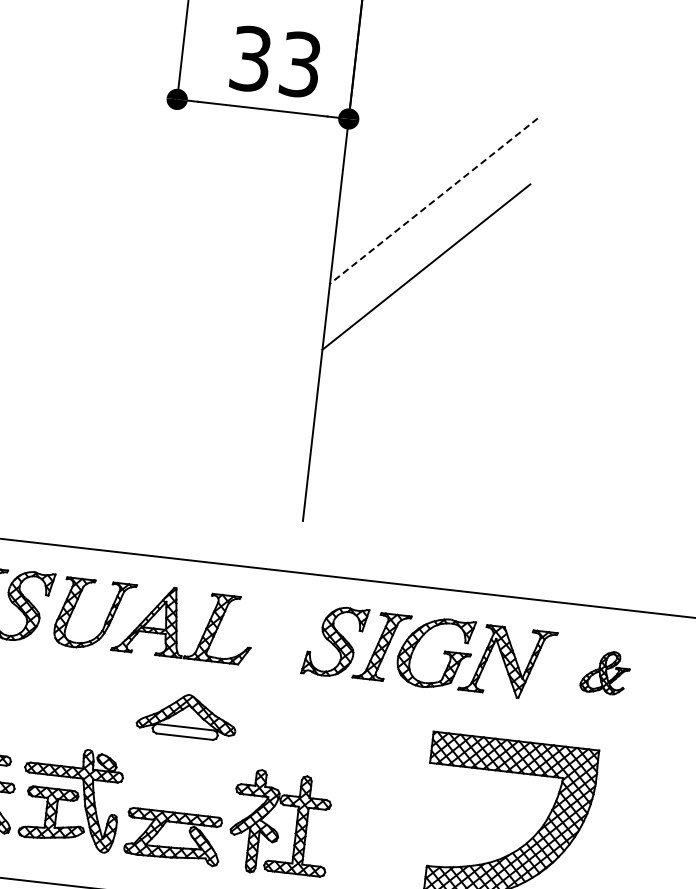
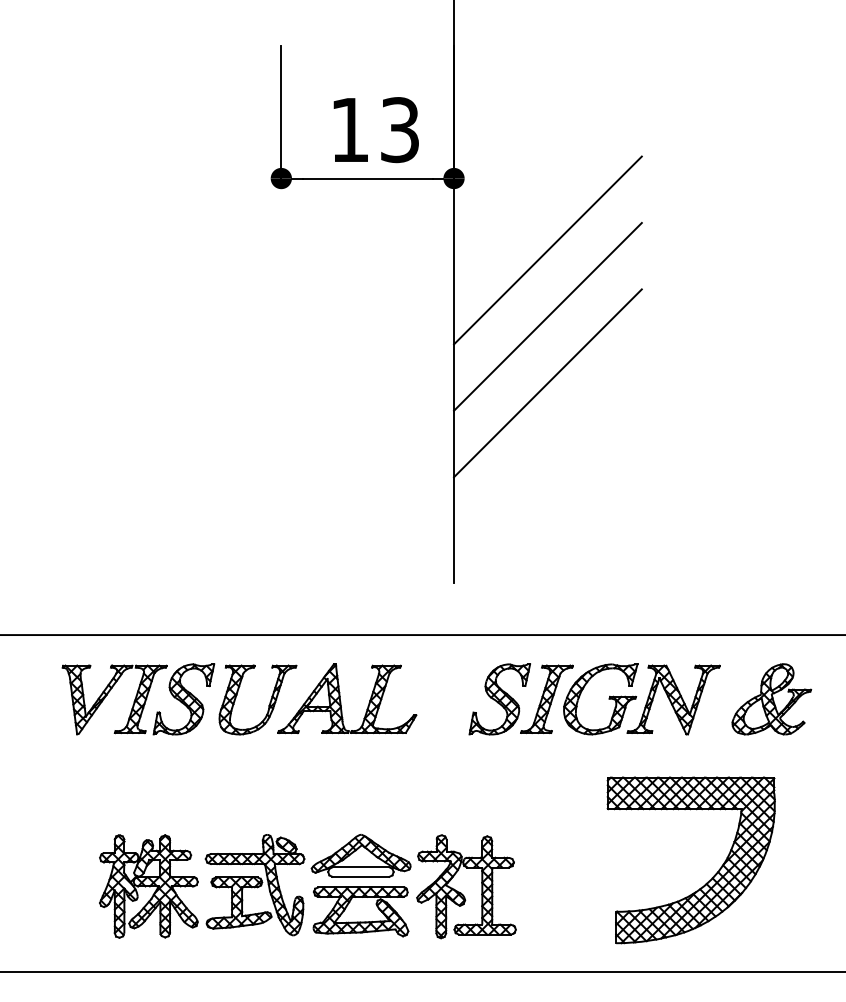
text: (250, 59) -> (349, 130), 33 -> 13
line: (433, 201) -> (547, 250), dashed -> solid
line: (418, 333) -> (547, 383), added
part: (605, 672) -> (771, 699), size x1.67
part: (186, 715) -> (360, 855), moved

